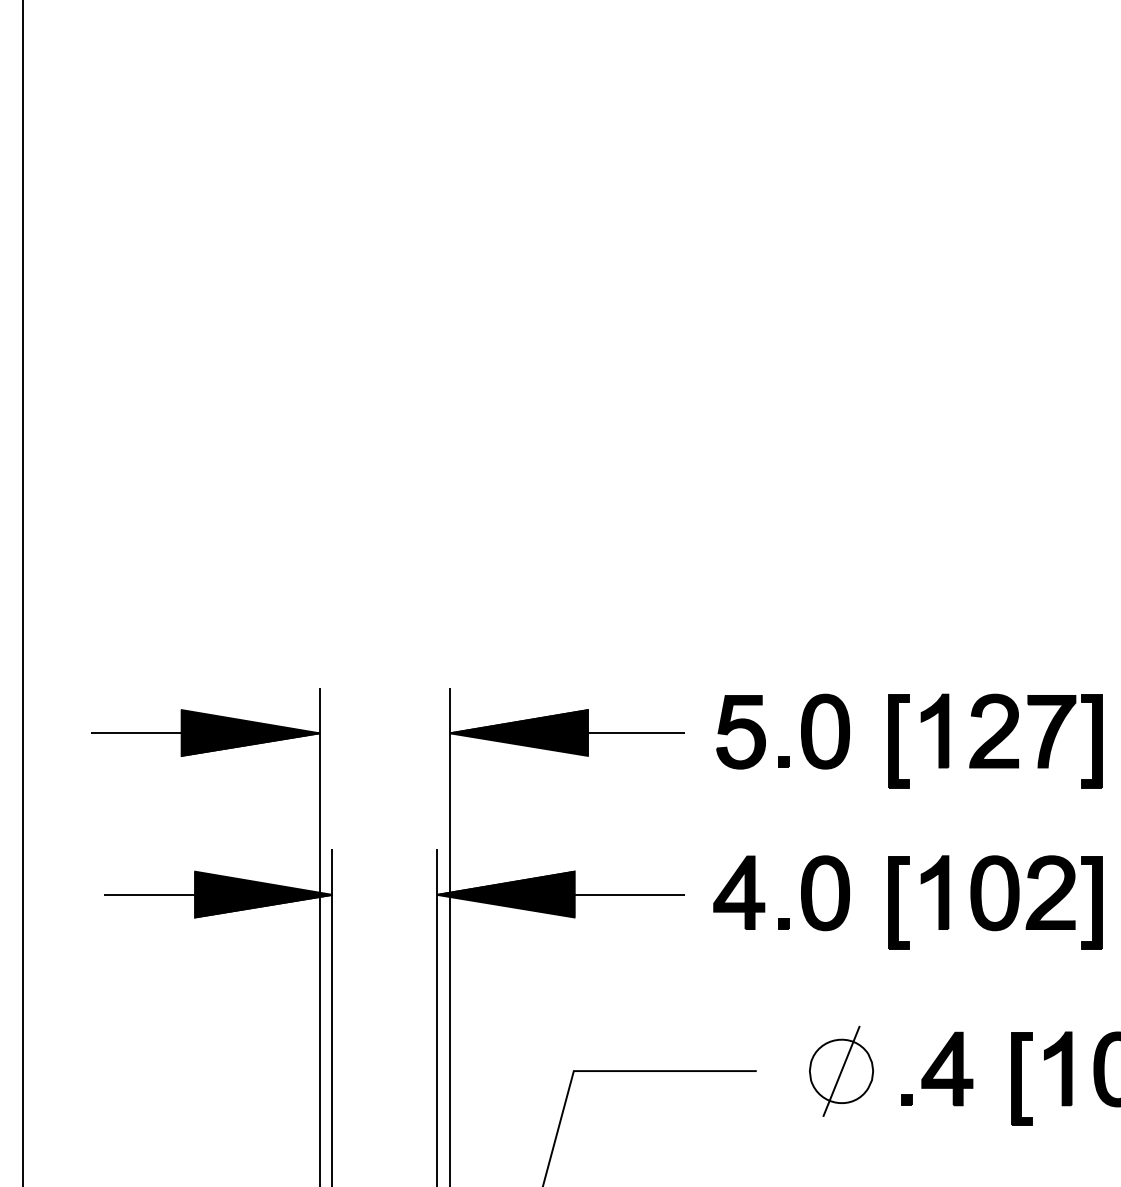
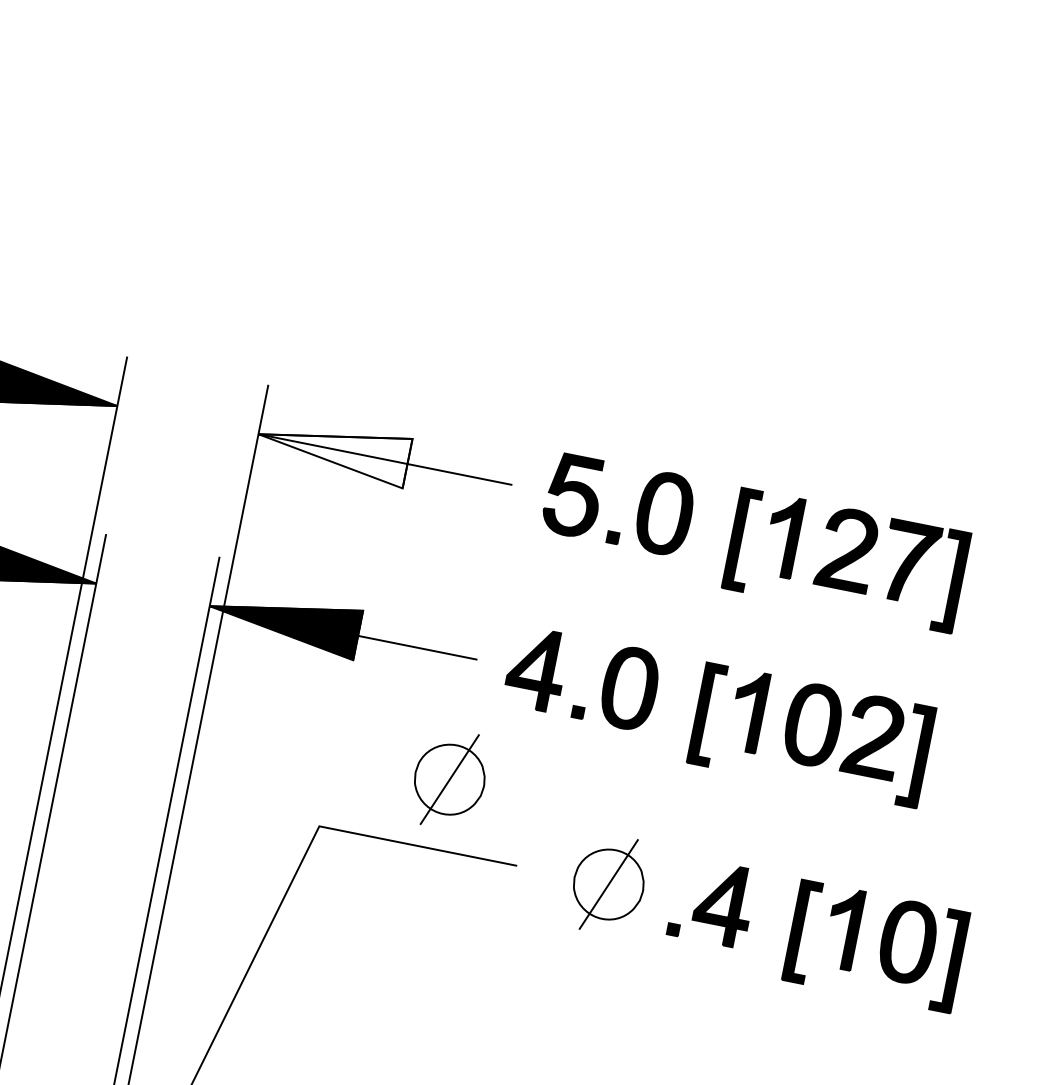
fill: (518, 732) -> (332, 448), removed
part: (681, 1005) -> (449, 778), added

